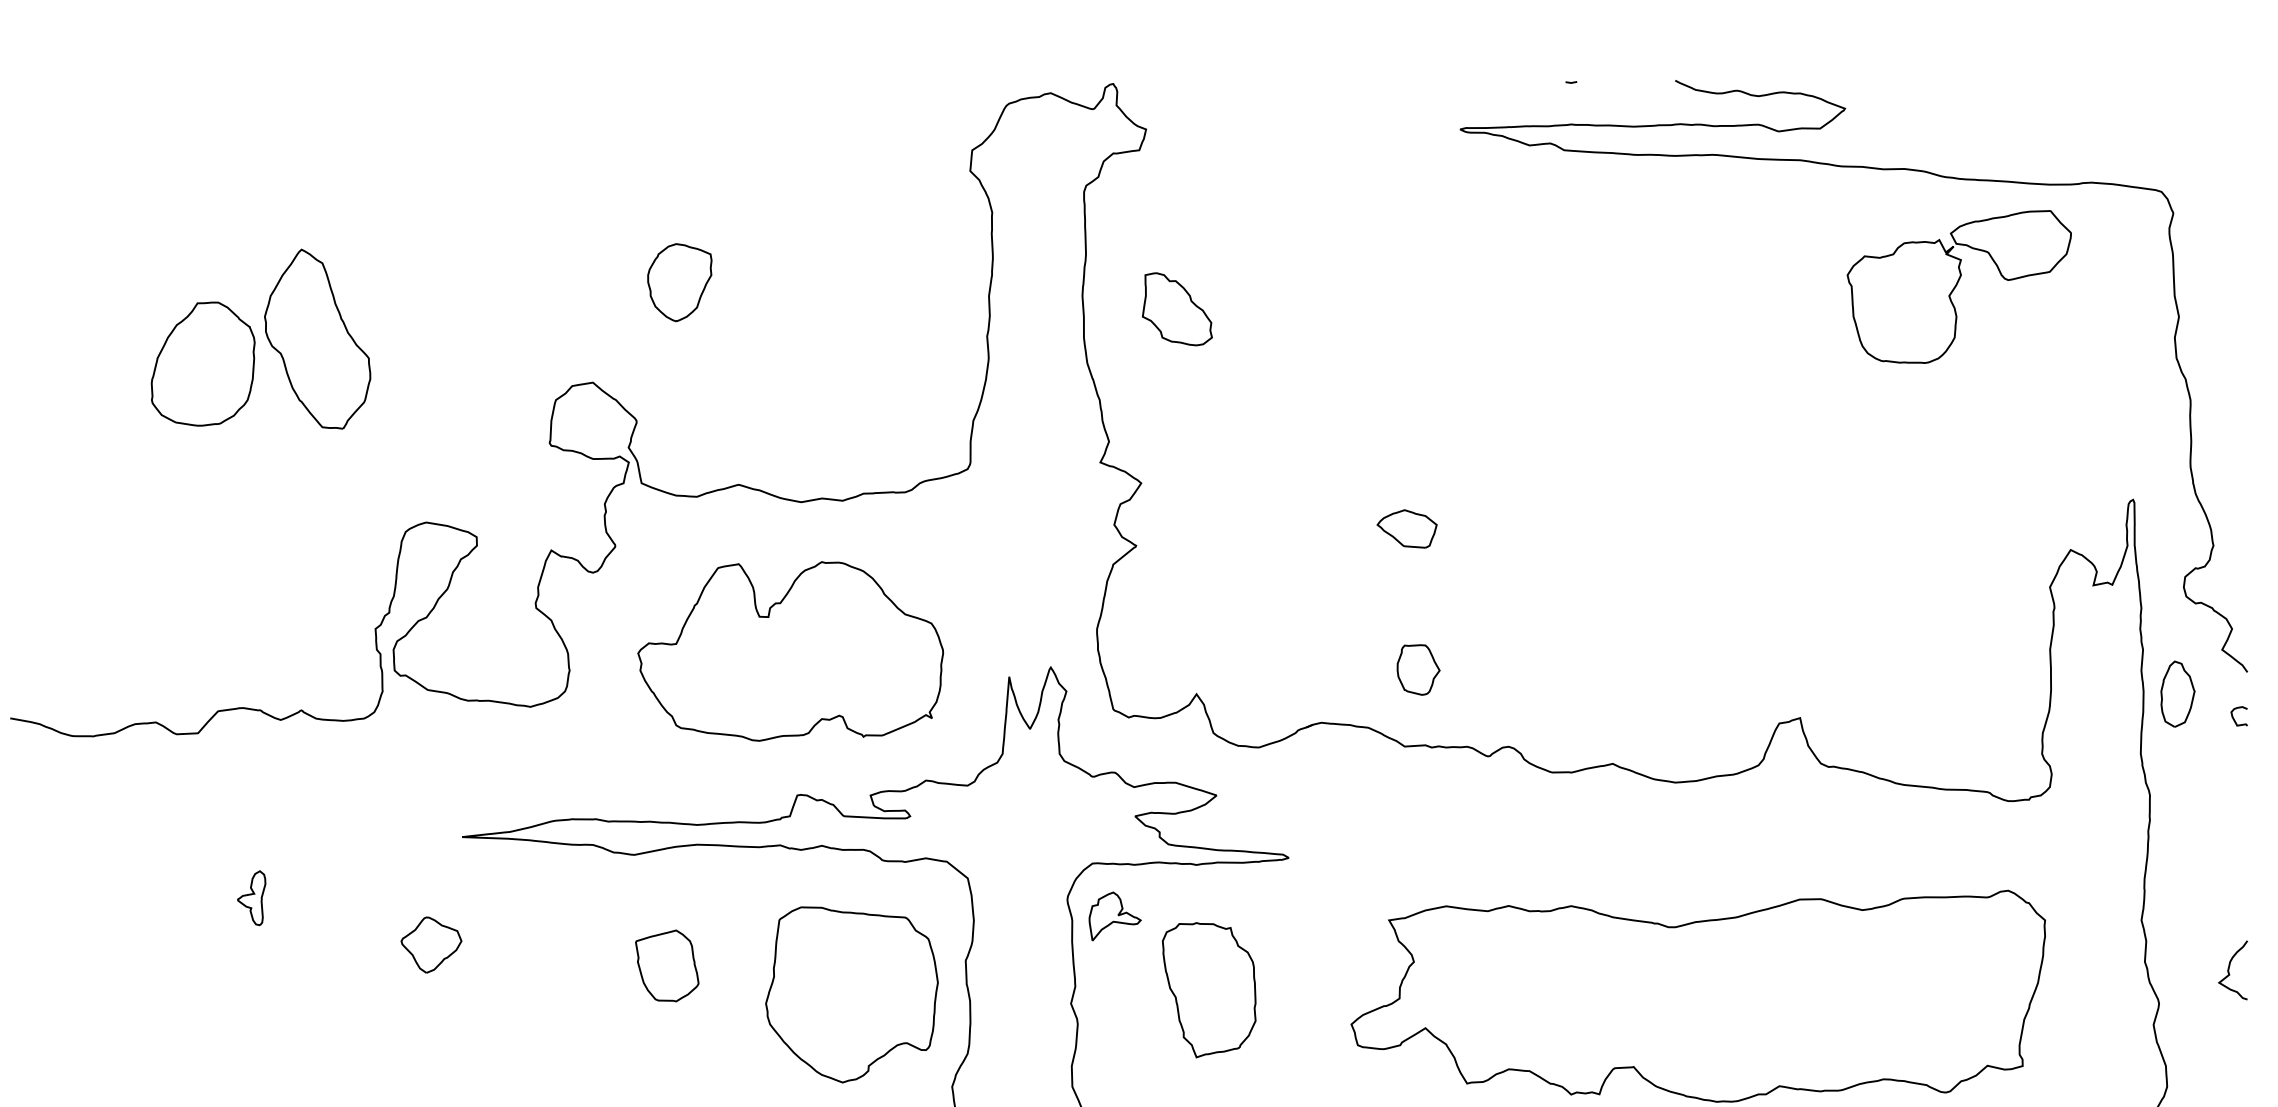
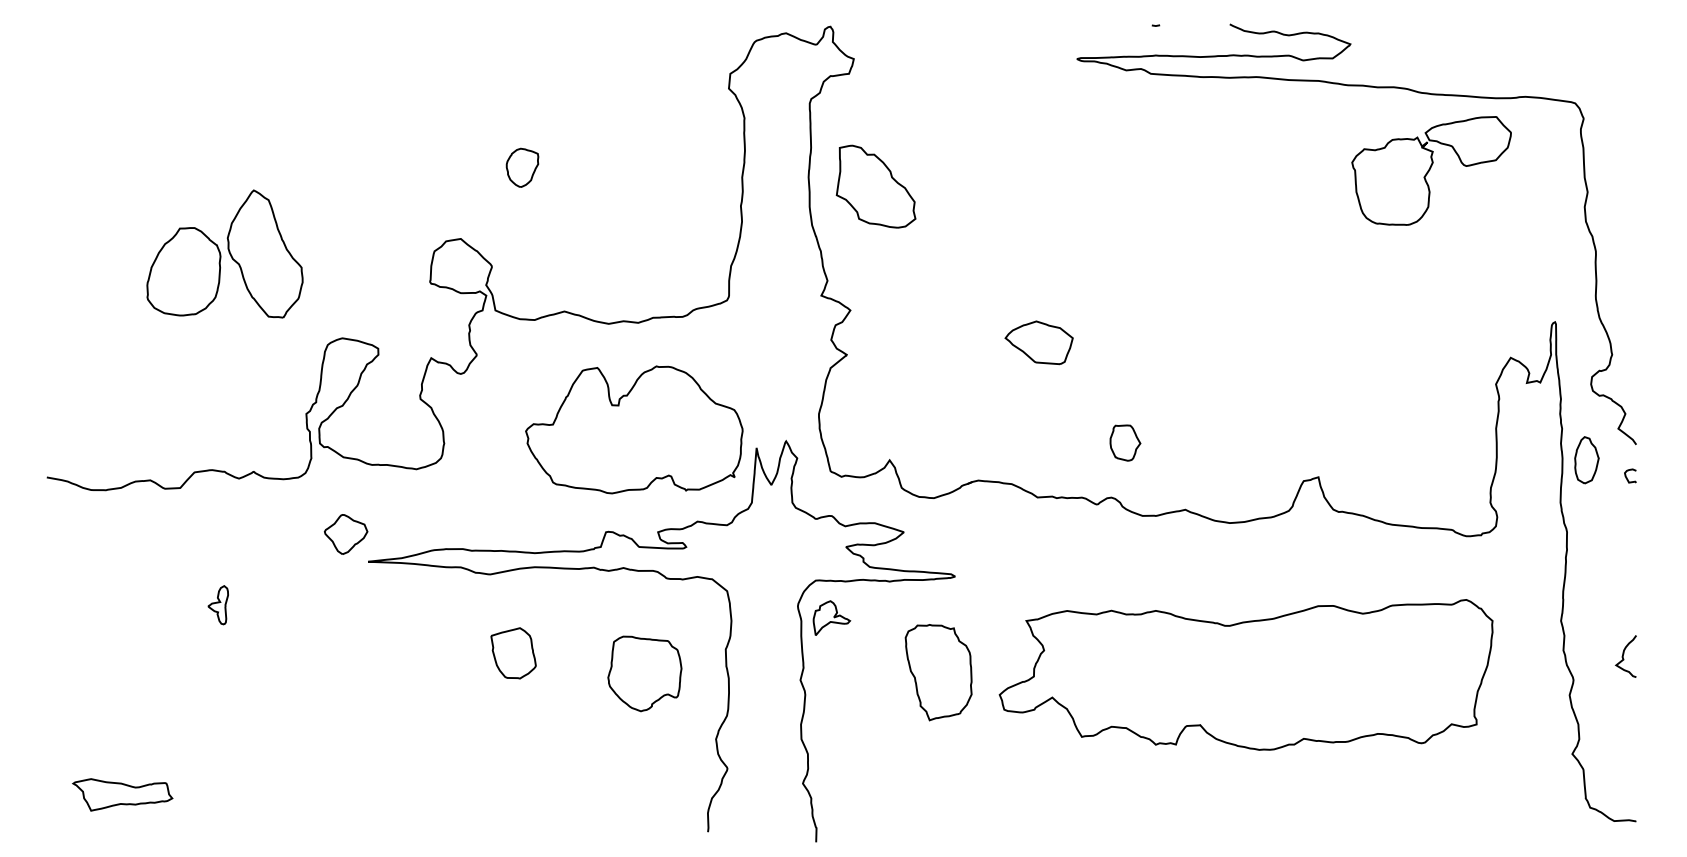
part: (679, 282) -> (522, 167), size x0.7
part: (1176, 308) -> (875, 186), size x1.6
part: (260, 338) -> (224, 253), moved
part: (1407, 528) -> (1039, 342), size x1.6
part: (790, 650) -> (634, 429), moved
part: (1418, 669) -> (1125, 442), moved
part: (430, 945) -> (345, 534), moved
part: (1208, 990) -> (938, 672), moved
part: (851, 994) -> (644, 673), size x0.6

